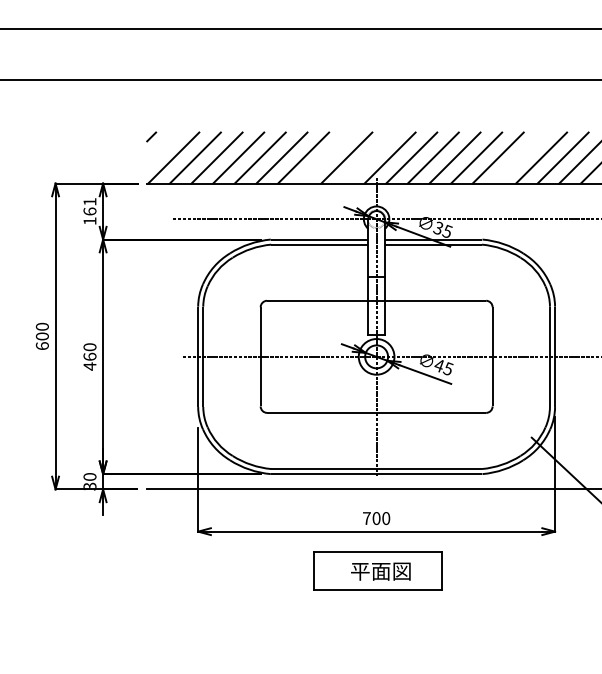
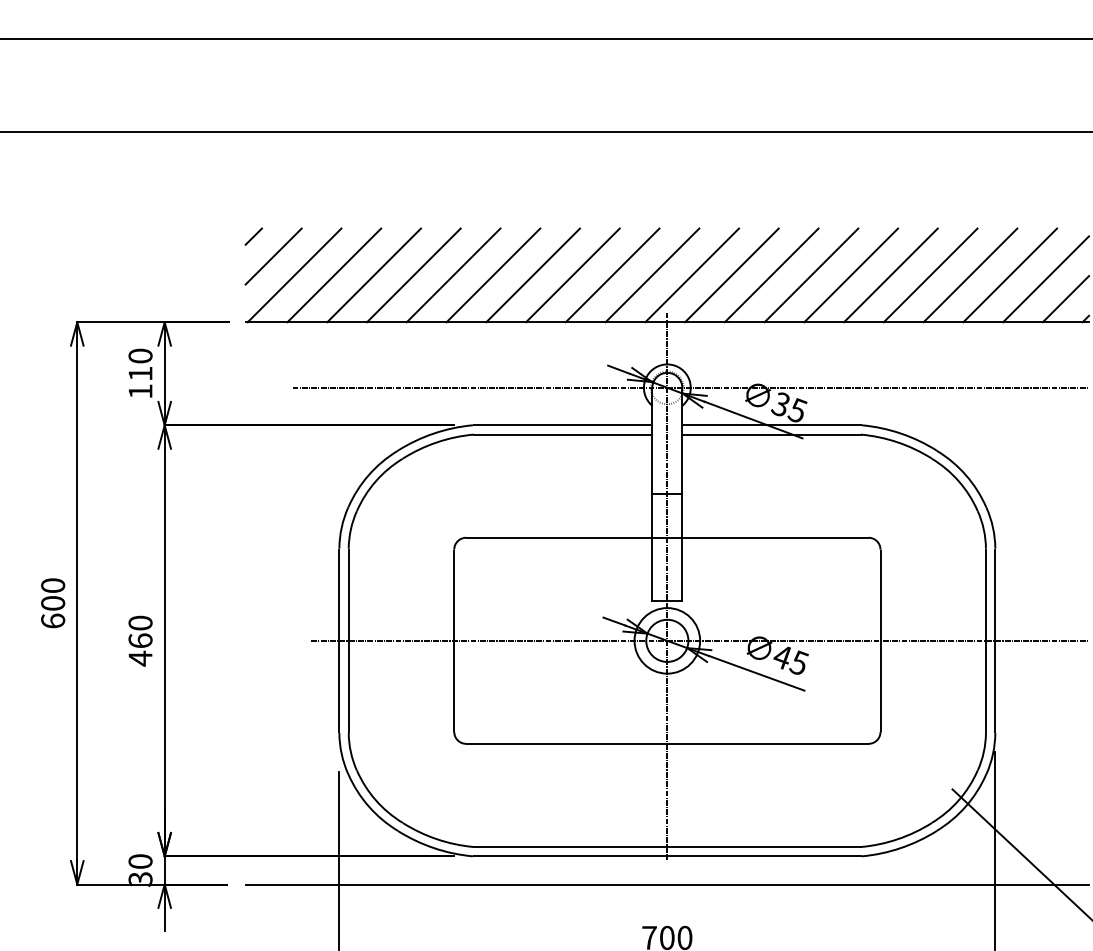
line: (162, 147) -> (273, 256), added
line: (324, 157) -> (571, 274), added
line: (368, 157) -> (652, 274), added
line: (519, 157) -> (929, 274), added
text: (89, 206) -> (139, 364), 161 -> 110

